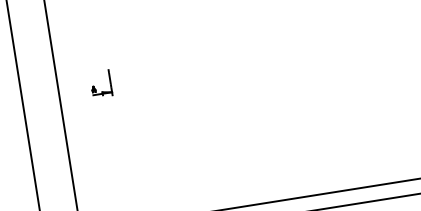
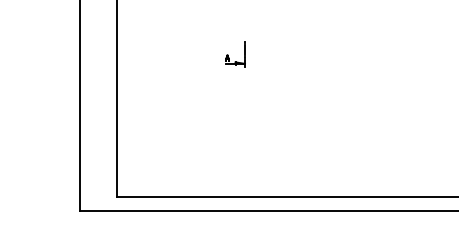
part: (95, 88) -> (229, 57), moved

